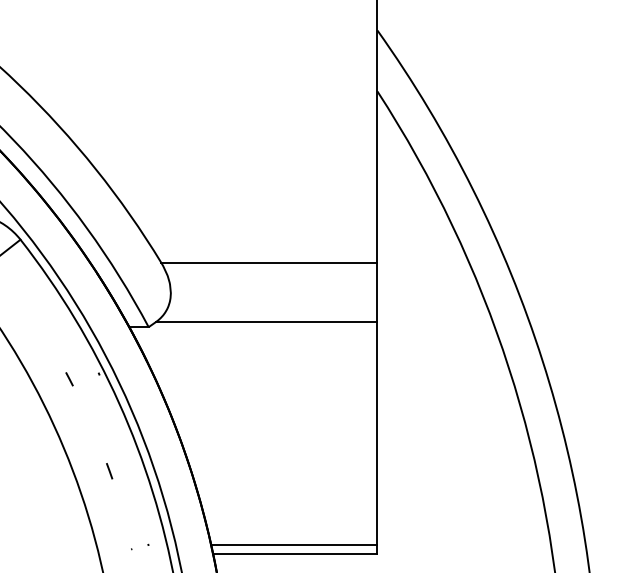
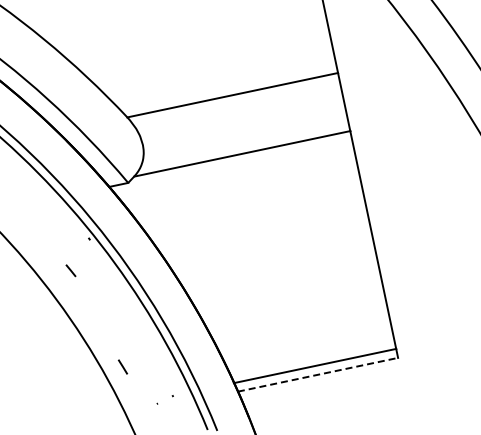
line: (69, 379) -> (70, 270), moved
line: (109, 471) -> (122, 367), moved
line: (294, 554) -> (317, 375), solid -> dashed

